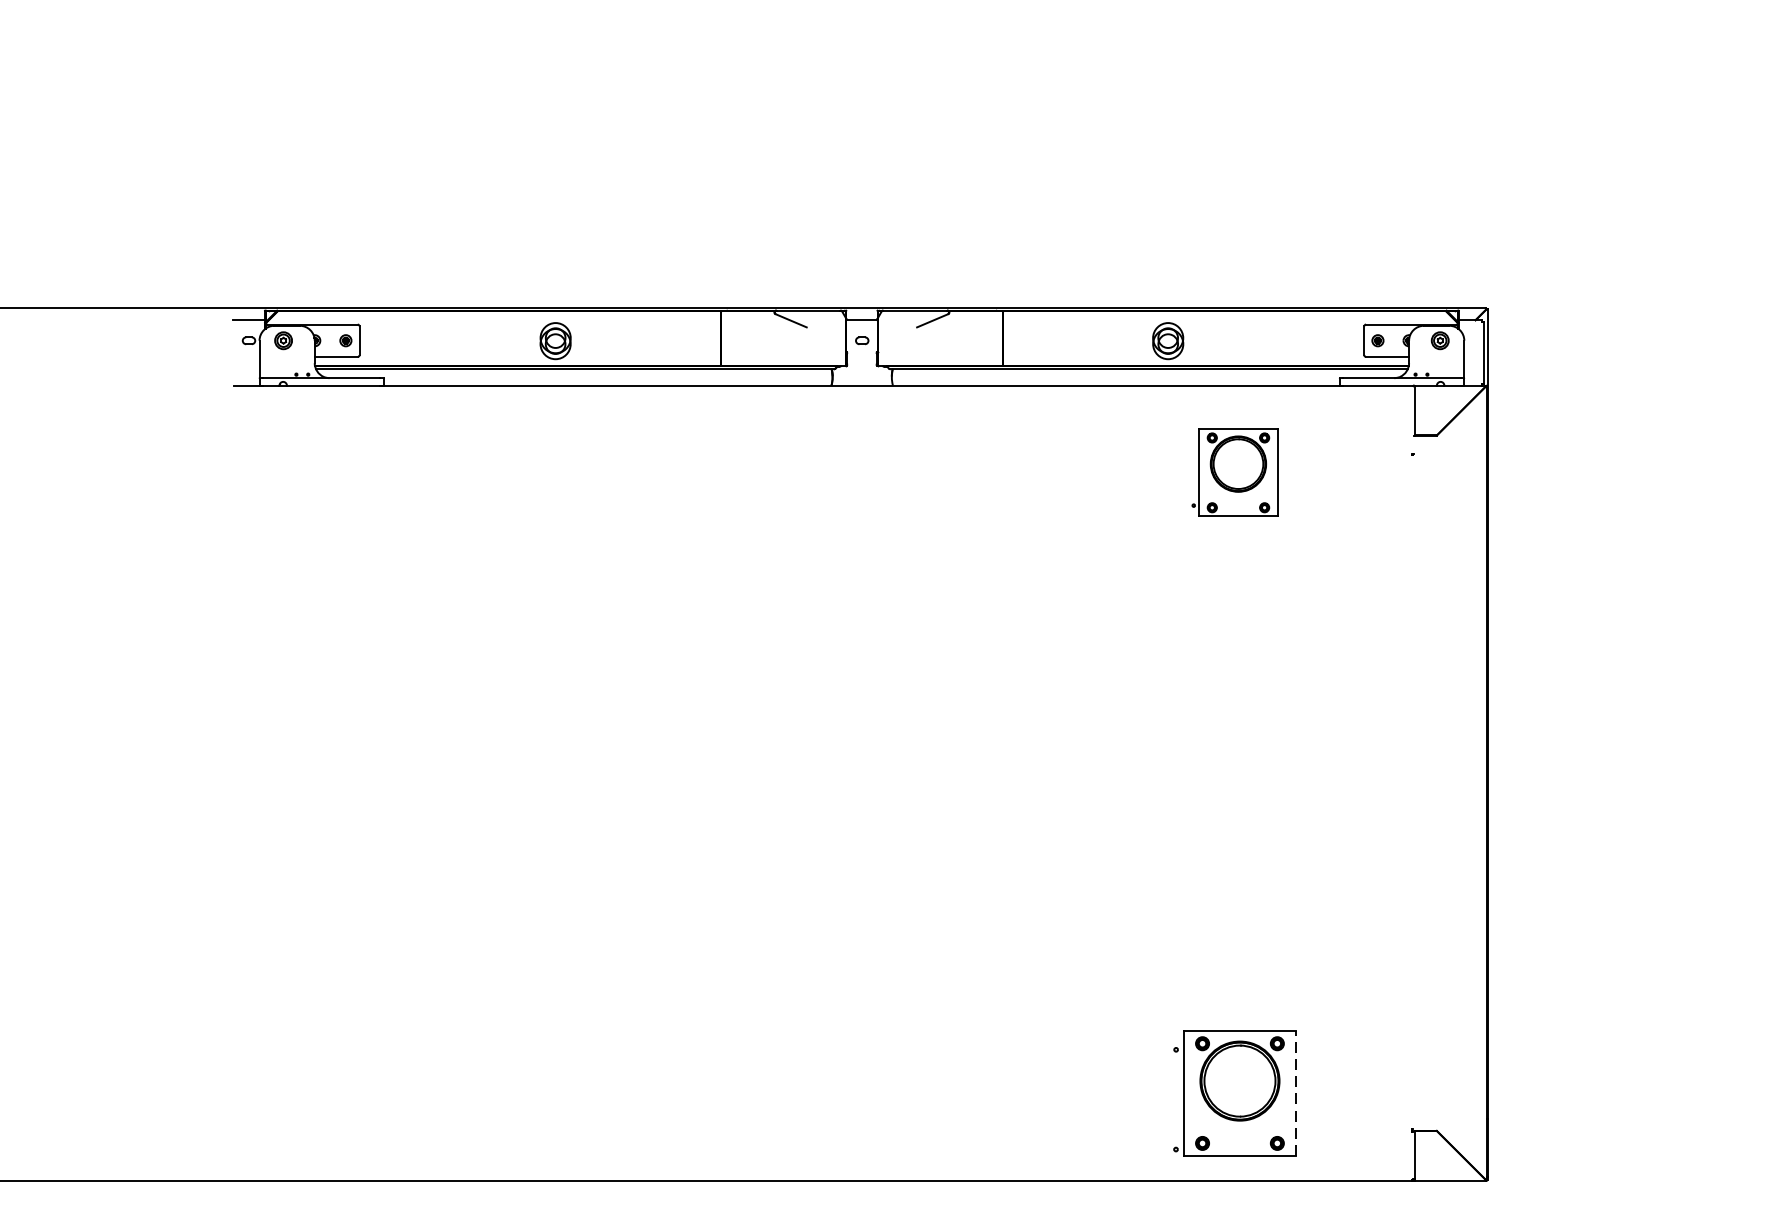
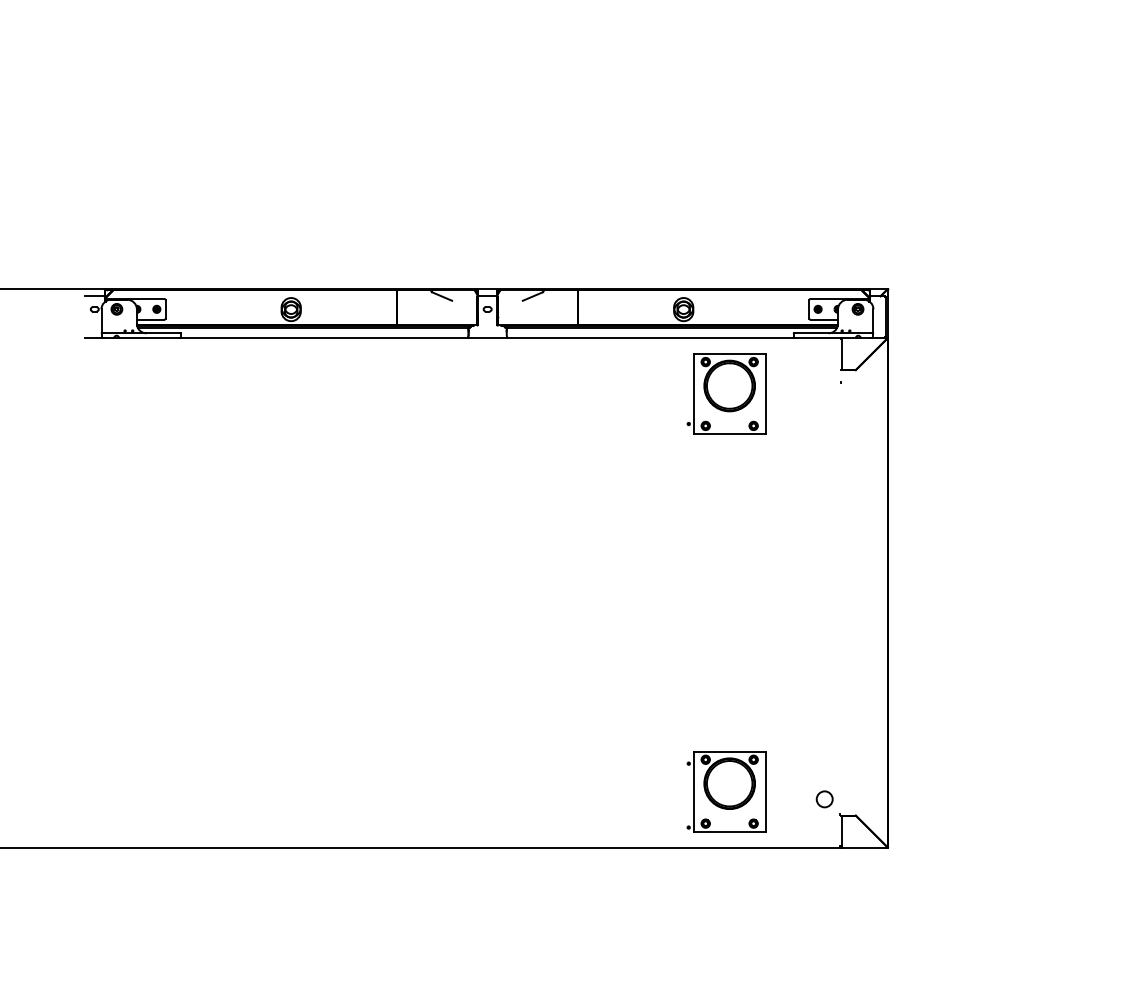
part: (1234, 472) -> (726, 393), size x1.43
line: (1295, 1093) -> (765, 791), dashed -> solid
circle: (1387, 1105) -> (824, 799), added

